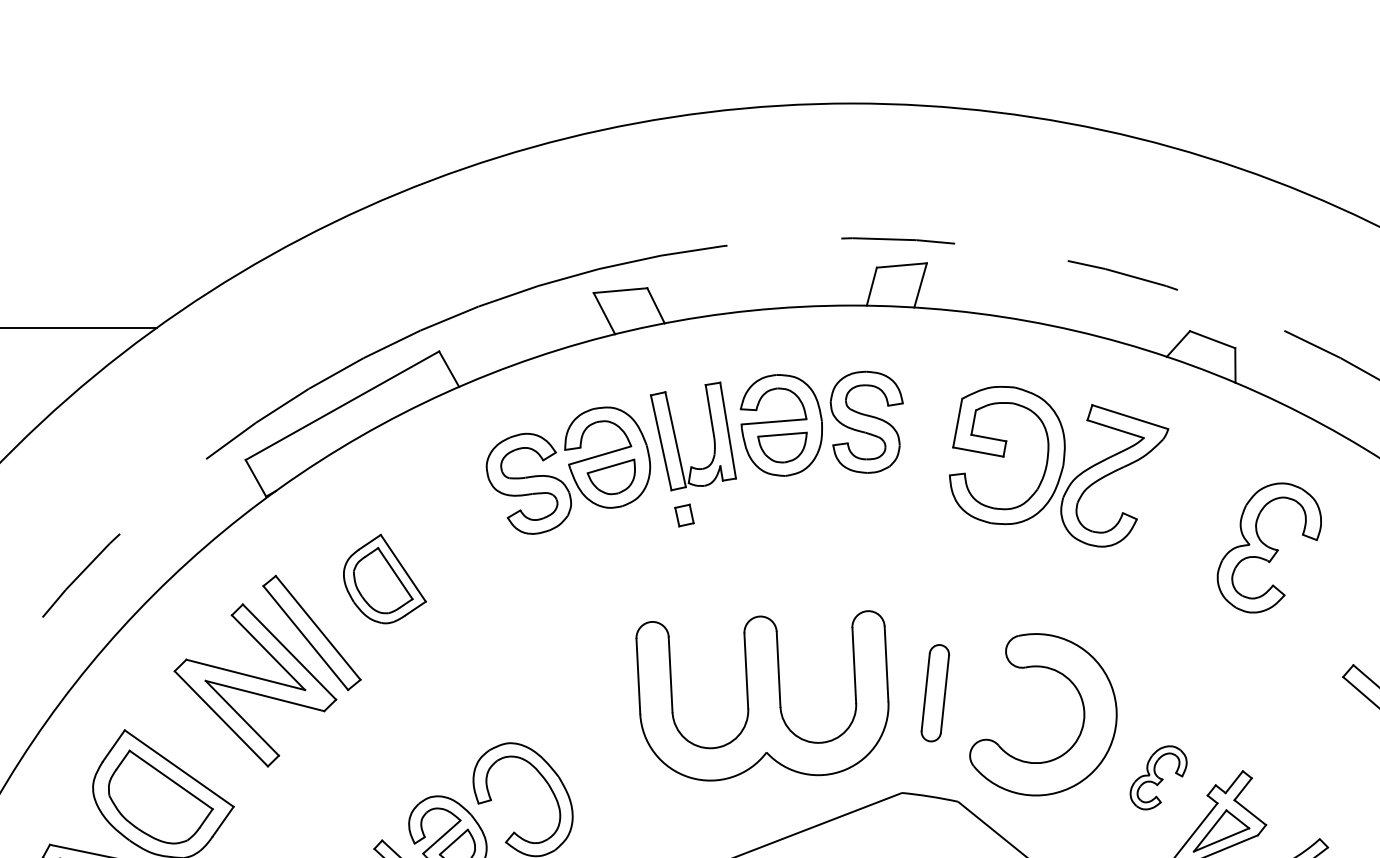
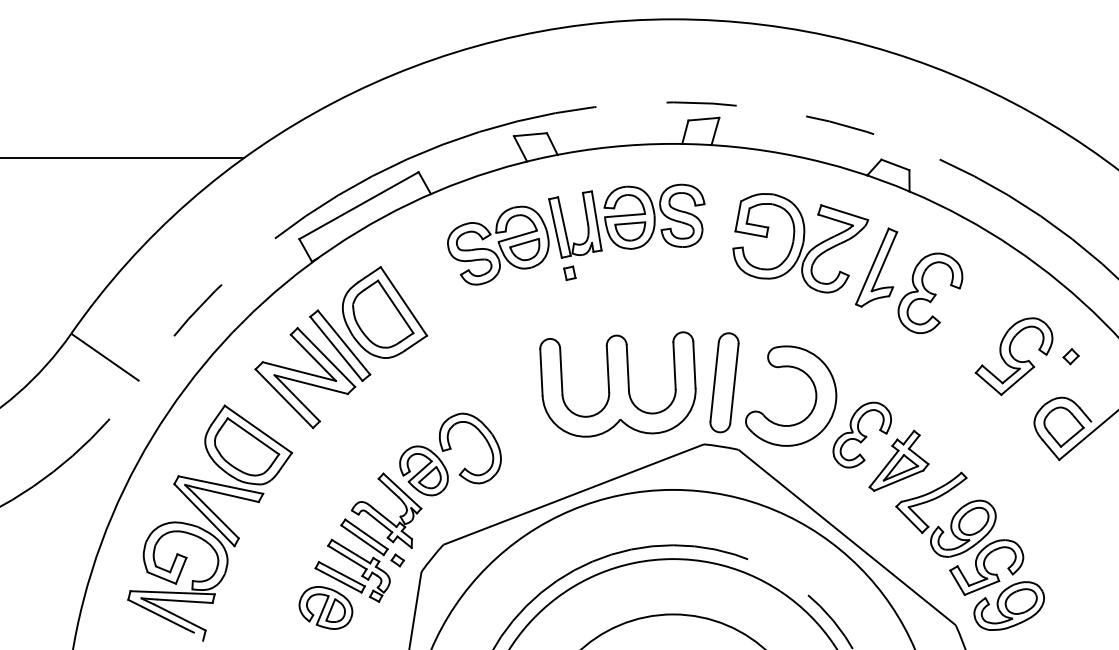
part: (1181, 506) -> (876, 267), added
part: (385, 579) -> (385, 312), size x1.67
part: (935, 692) -> (724, 382), size x1.67
part: (1157, 776) -> (861, 434), size x1.67

